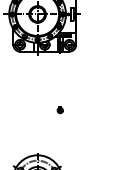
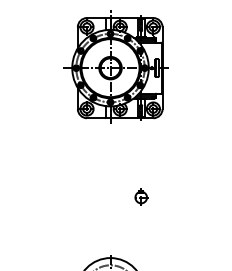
part: (59, 110) -> (140, 197), size x1.6

